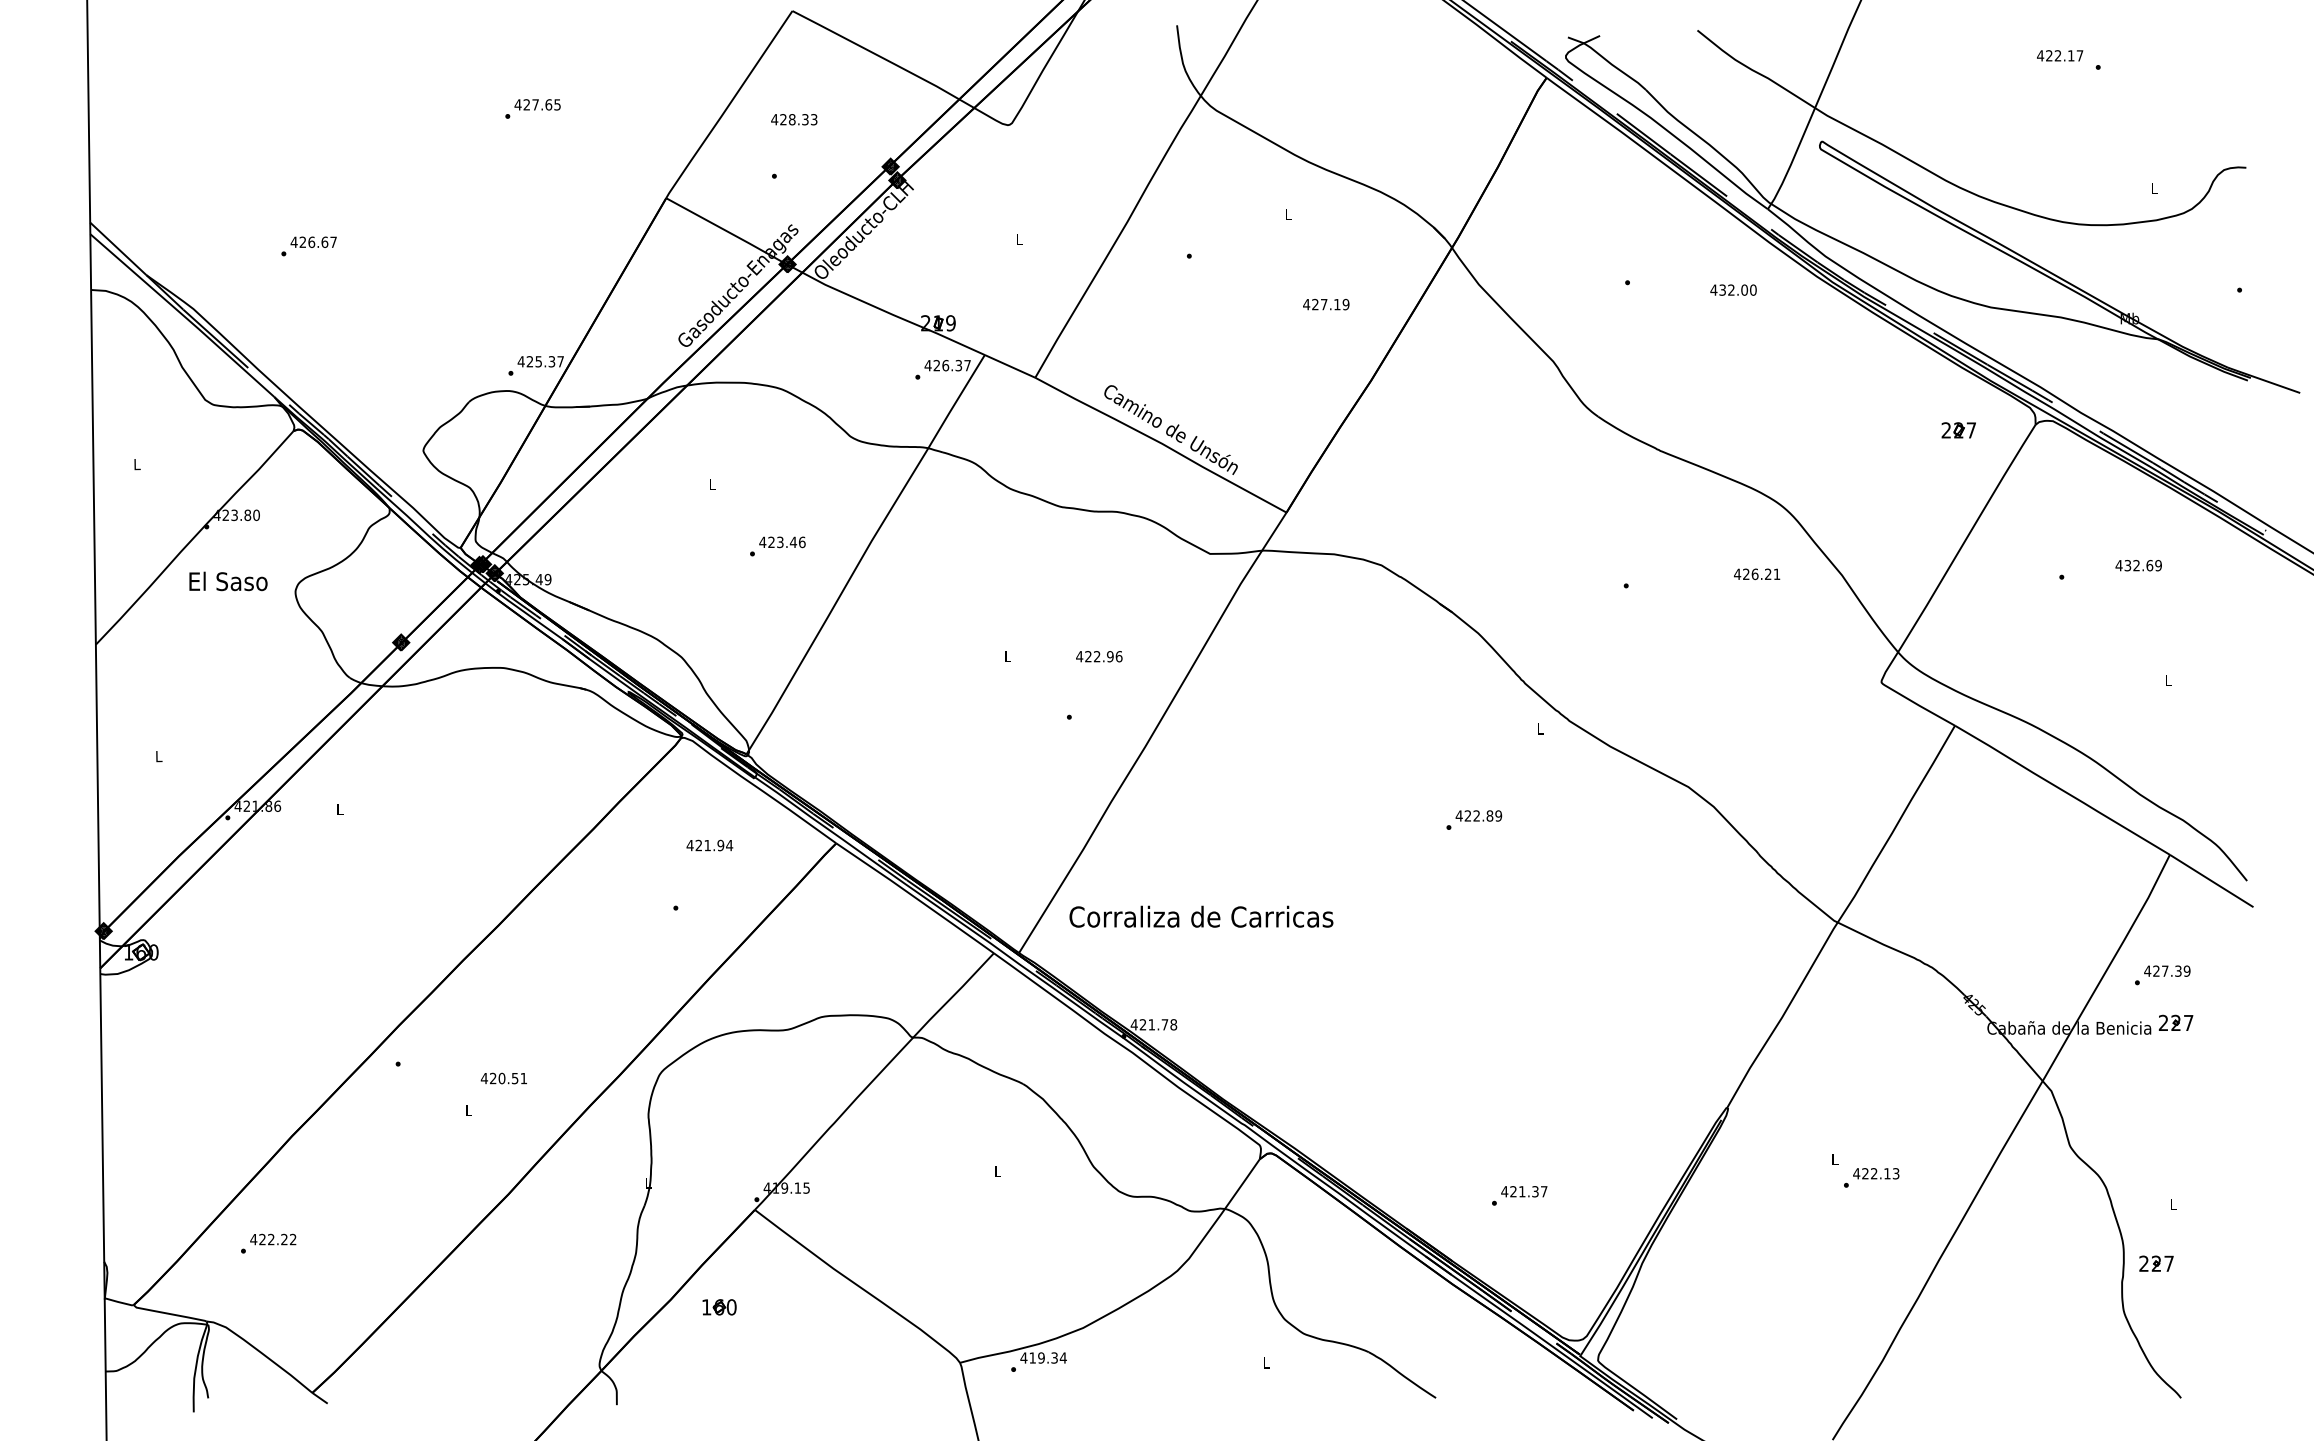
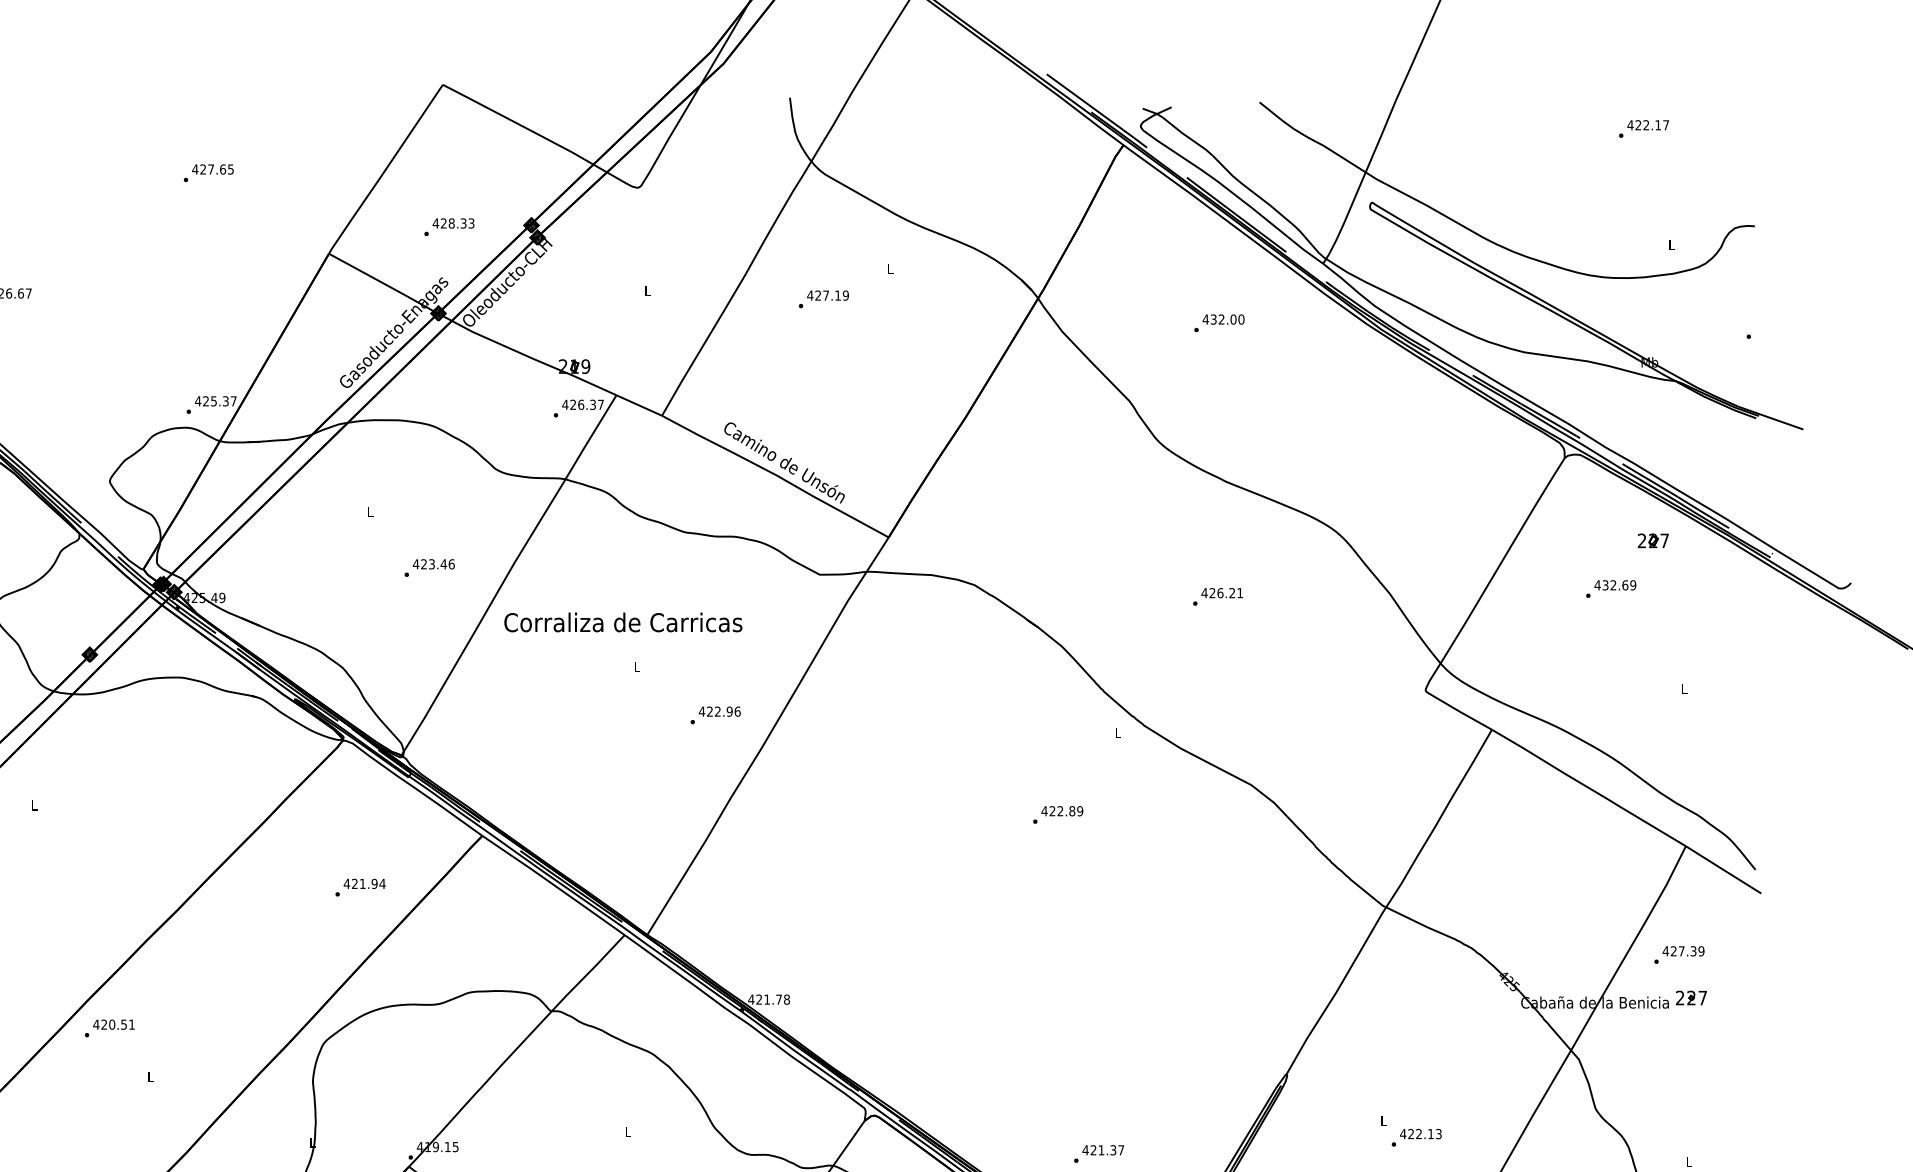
text: (2060, 55) -> (1648, 124), moved
text: (794, 119) -> (453, 223), moved
text: (1733, 289) -> (1223, 318), moved
text: (1326, 304) -> (828, 295), moved
part: (1958, 430) -> (1653, 540), moved
text: (2138, 565) -> (1615, 585), moved
text: (1757, 574) -> (1222, 593), moved
text: (1099, 656) -> (719, 711), moved
text: (709, 845) -> (364, 883), moved
text: (1201, 916) -> (623, 622), moved
text: (503, 1078) -> (113, 1024), moved

